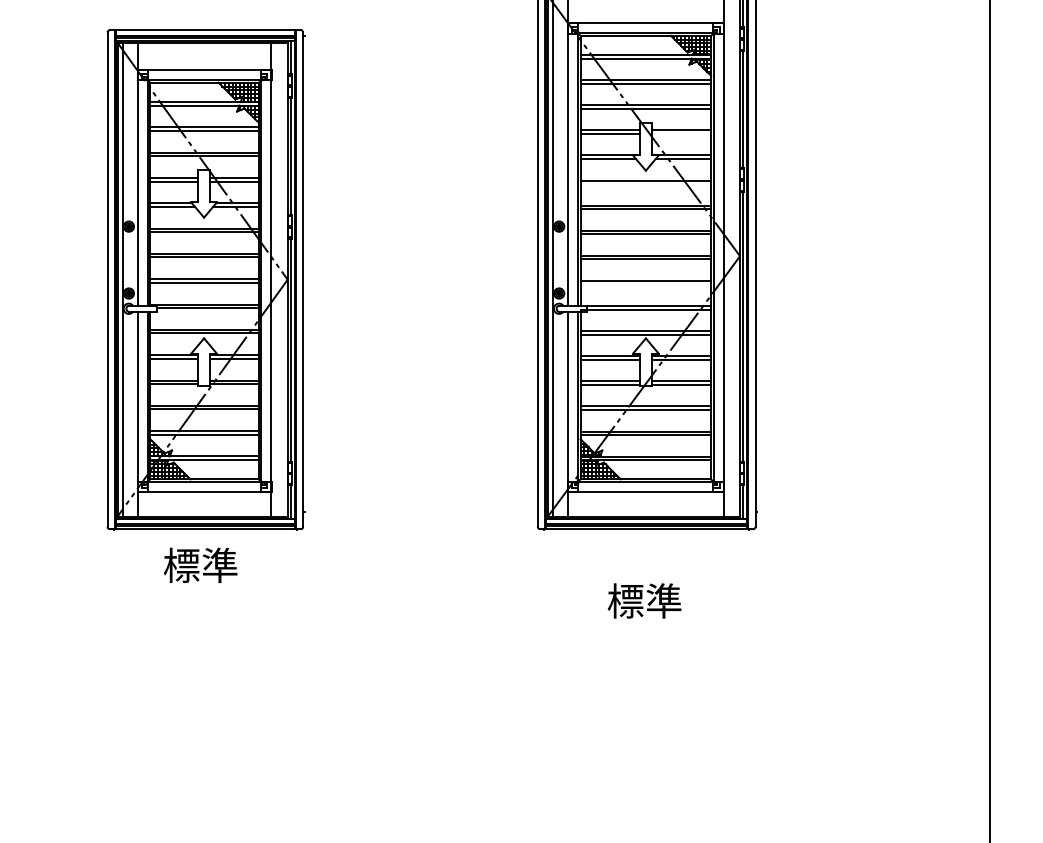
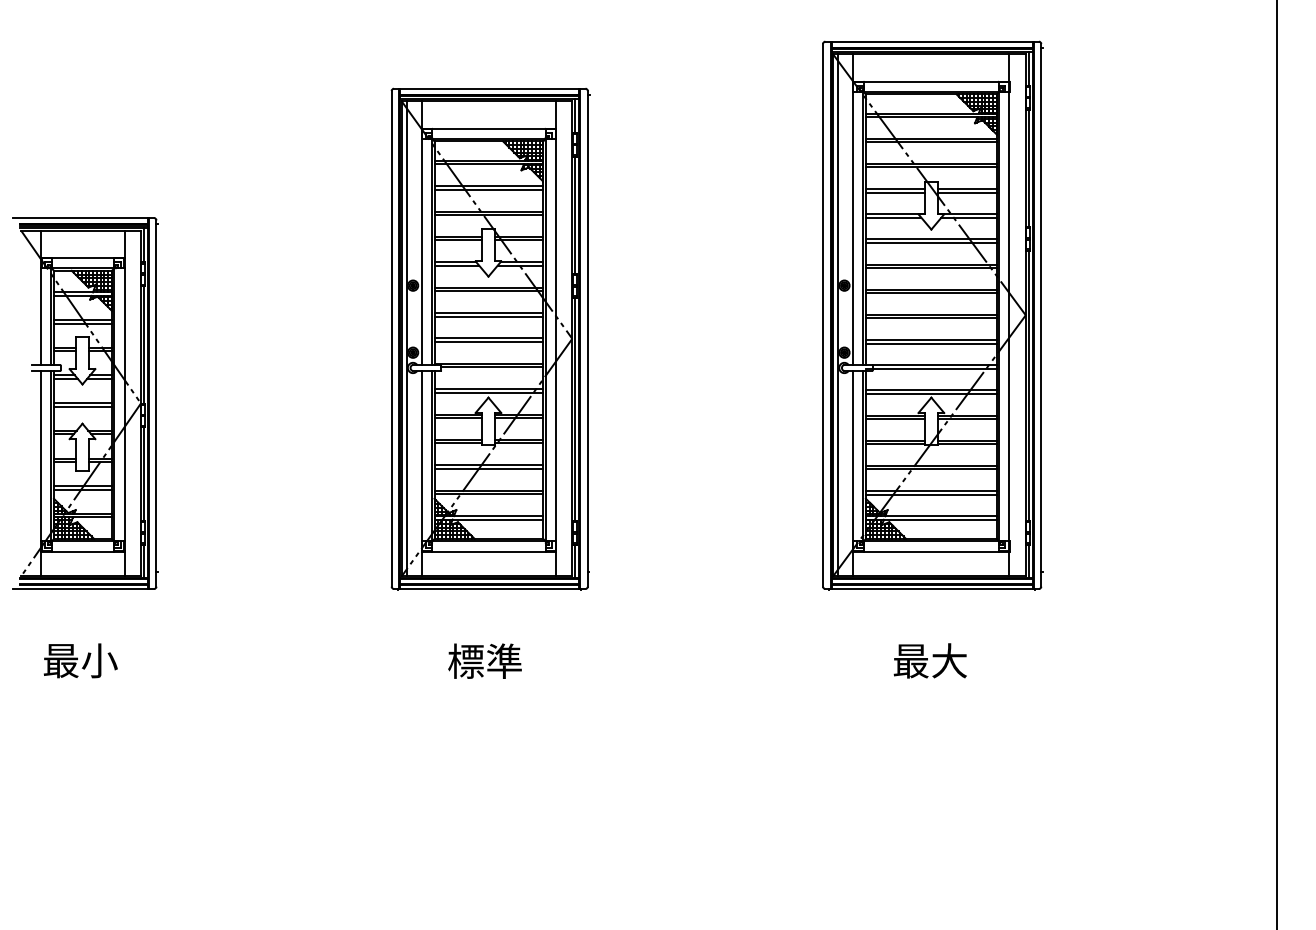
line: (680, 133) -> (966, 192), added
line: (645, 183) -> (930, 242), added
line: (645, 284) -> (930, 343), added
text: (200, 564) -> (484, 660), moved
text: (644, 600) -> (929, 660), 標準 -> 最大

